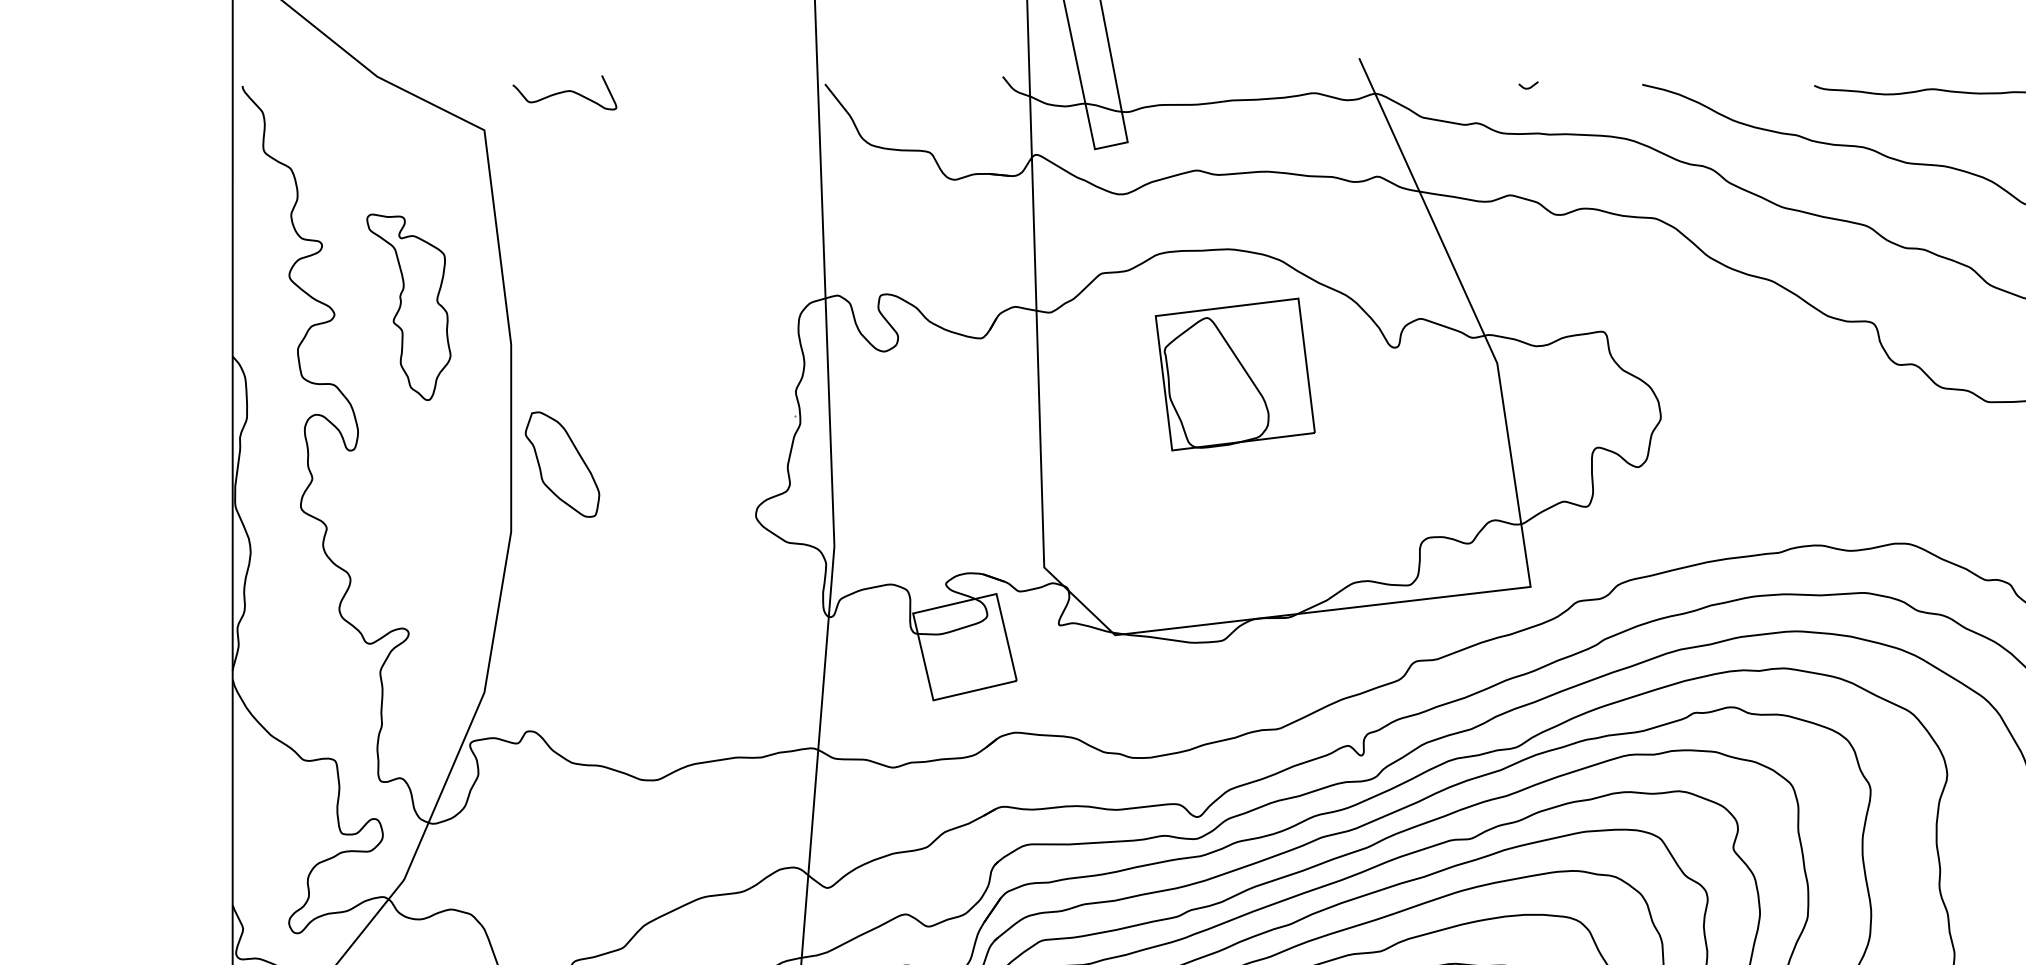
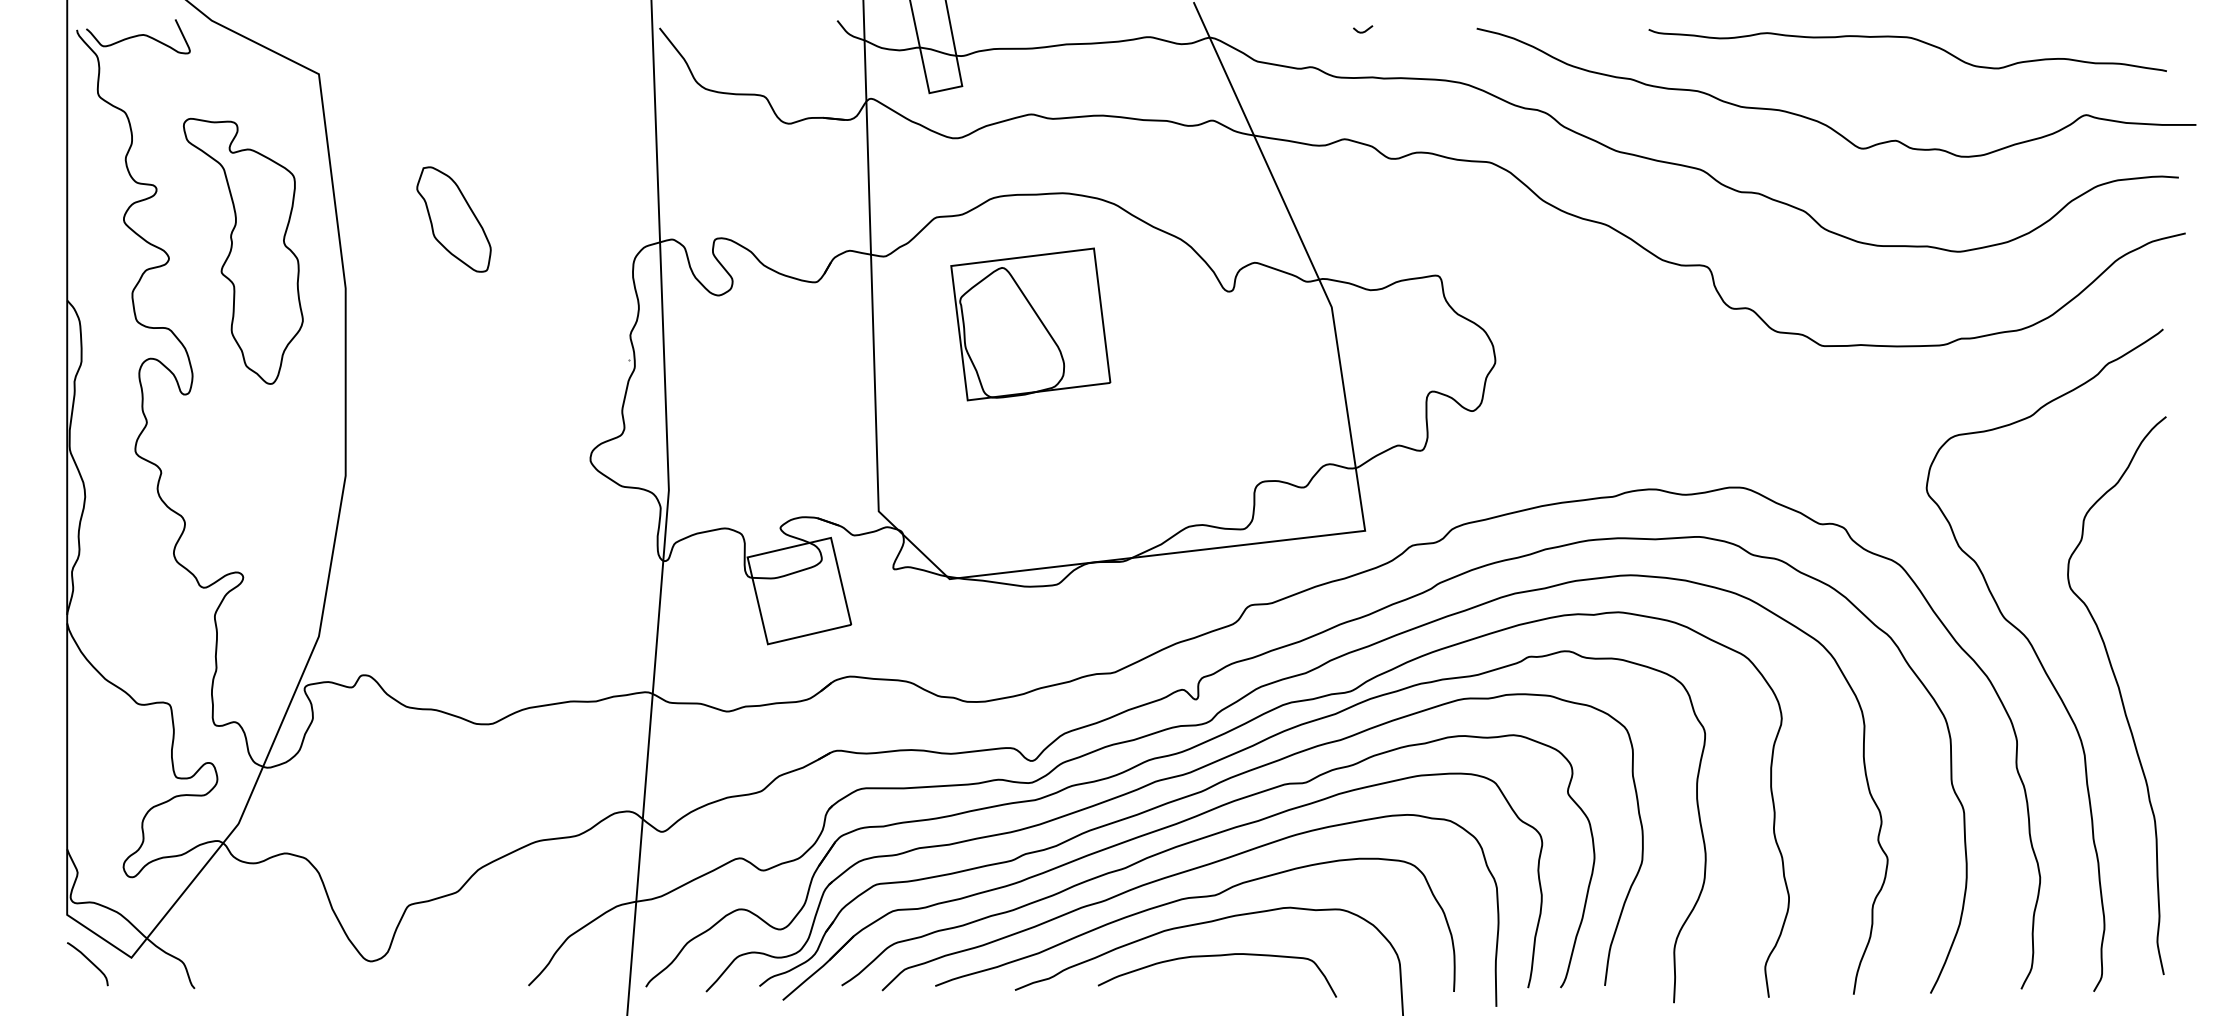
curve: (565, 92) -> (138, 36), moved
part: (409, 306) -> (243, 250), size x1.43
part: (1235, 374) -> (1030, 324), moved
part: (562, 464) -> (453, 219), moved

